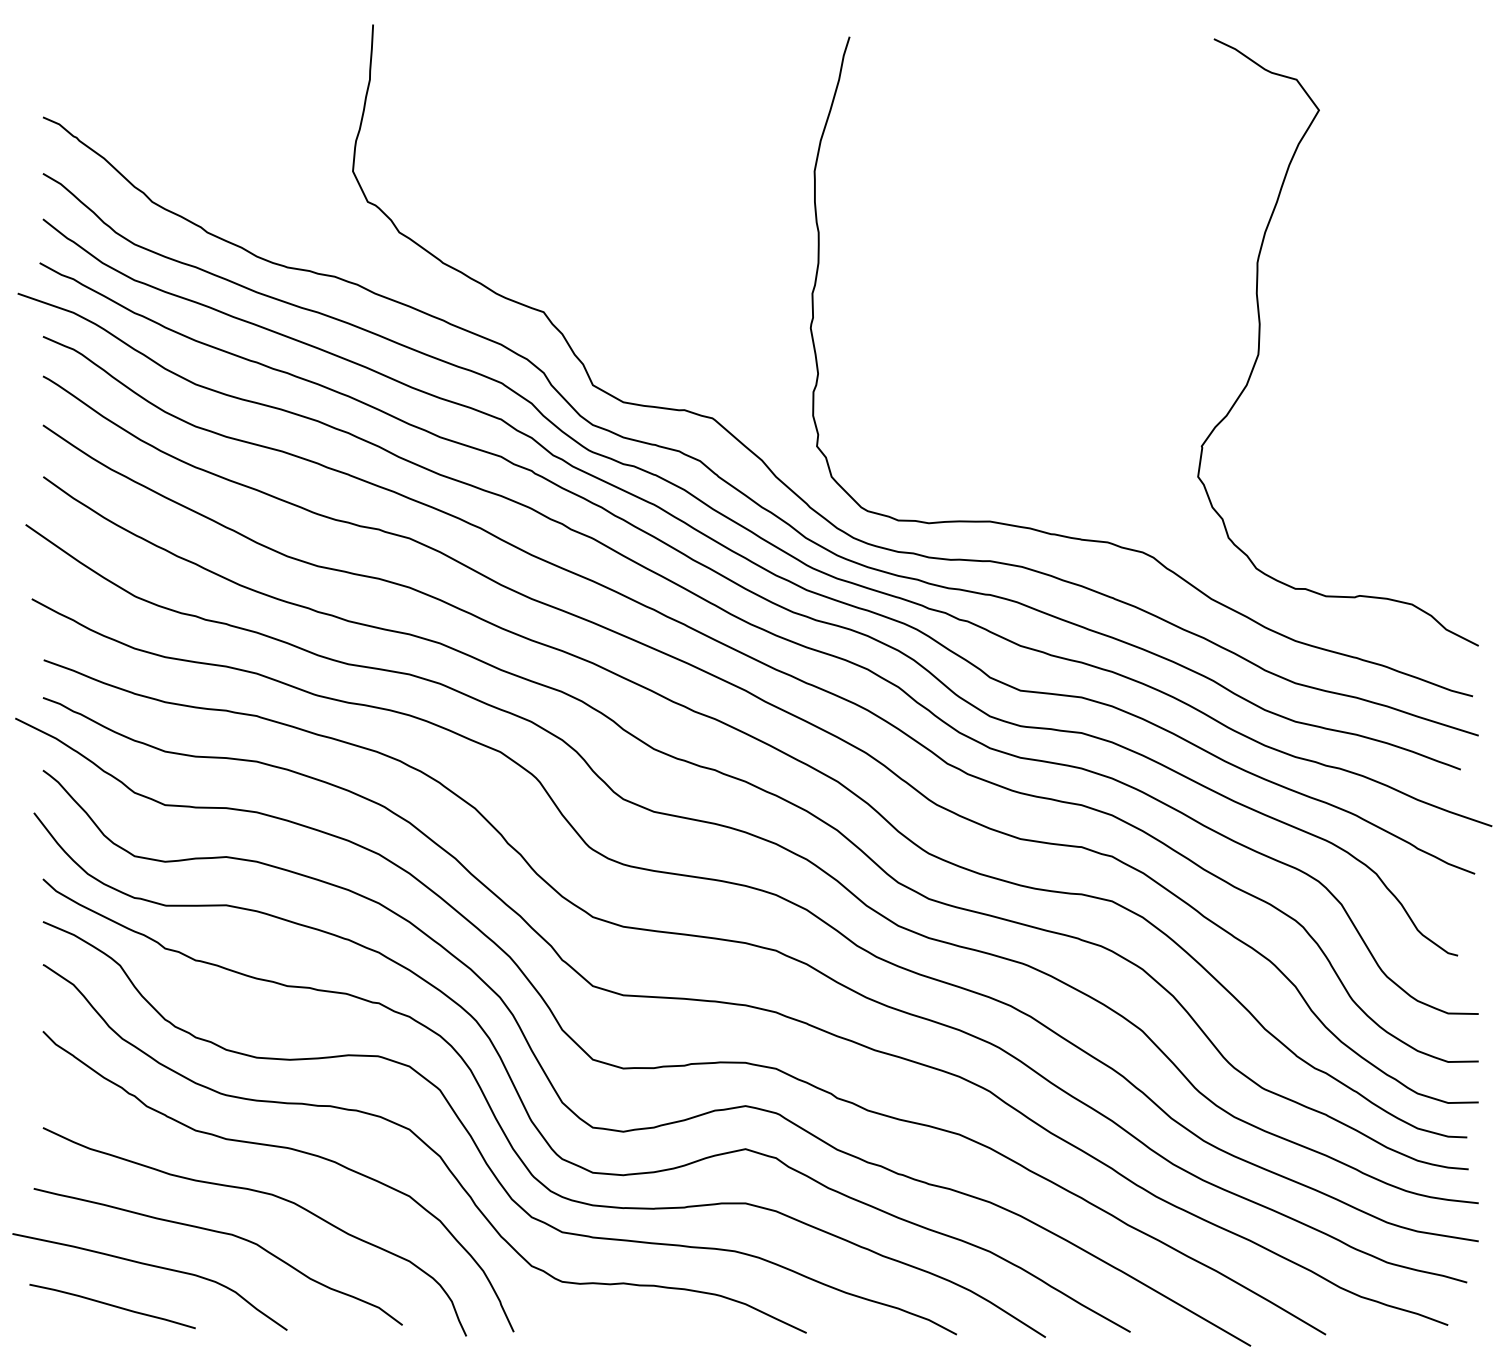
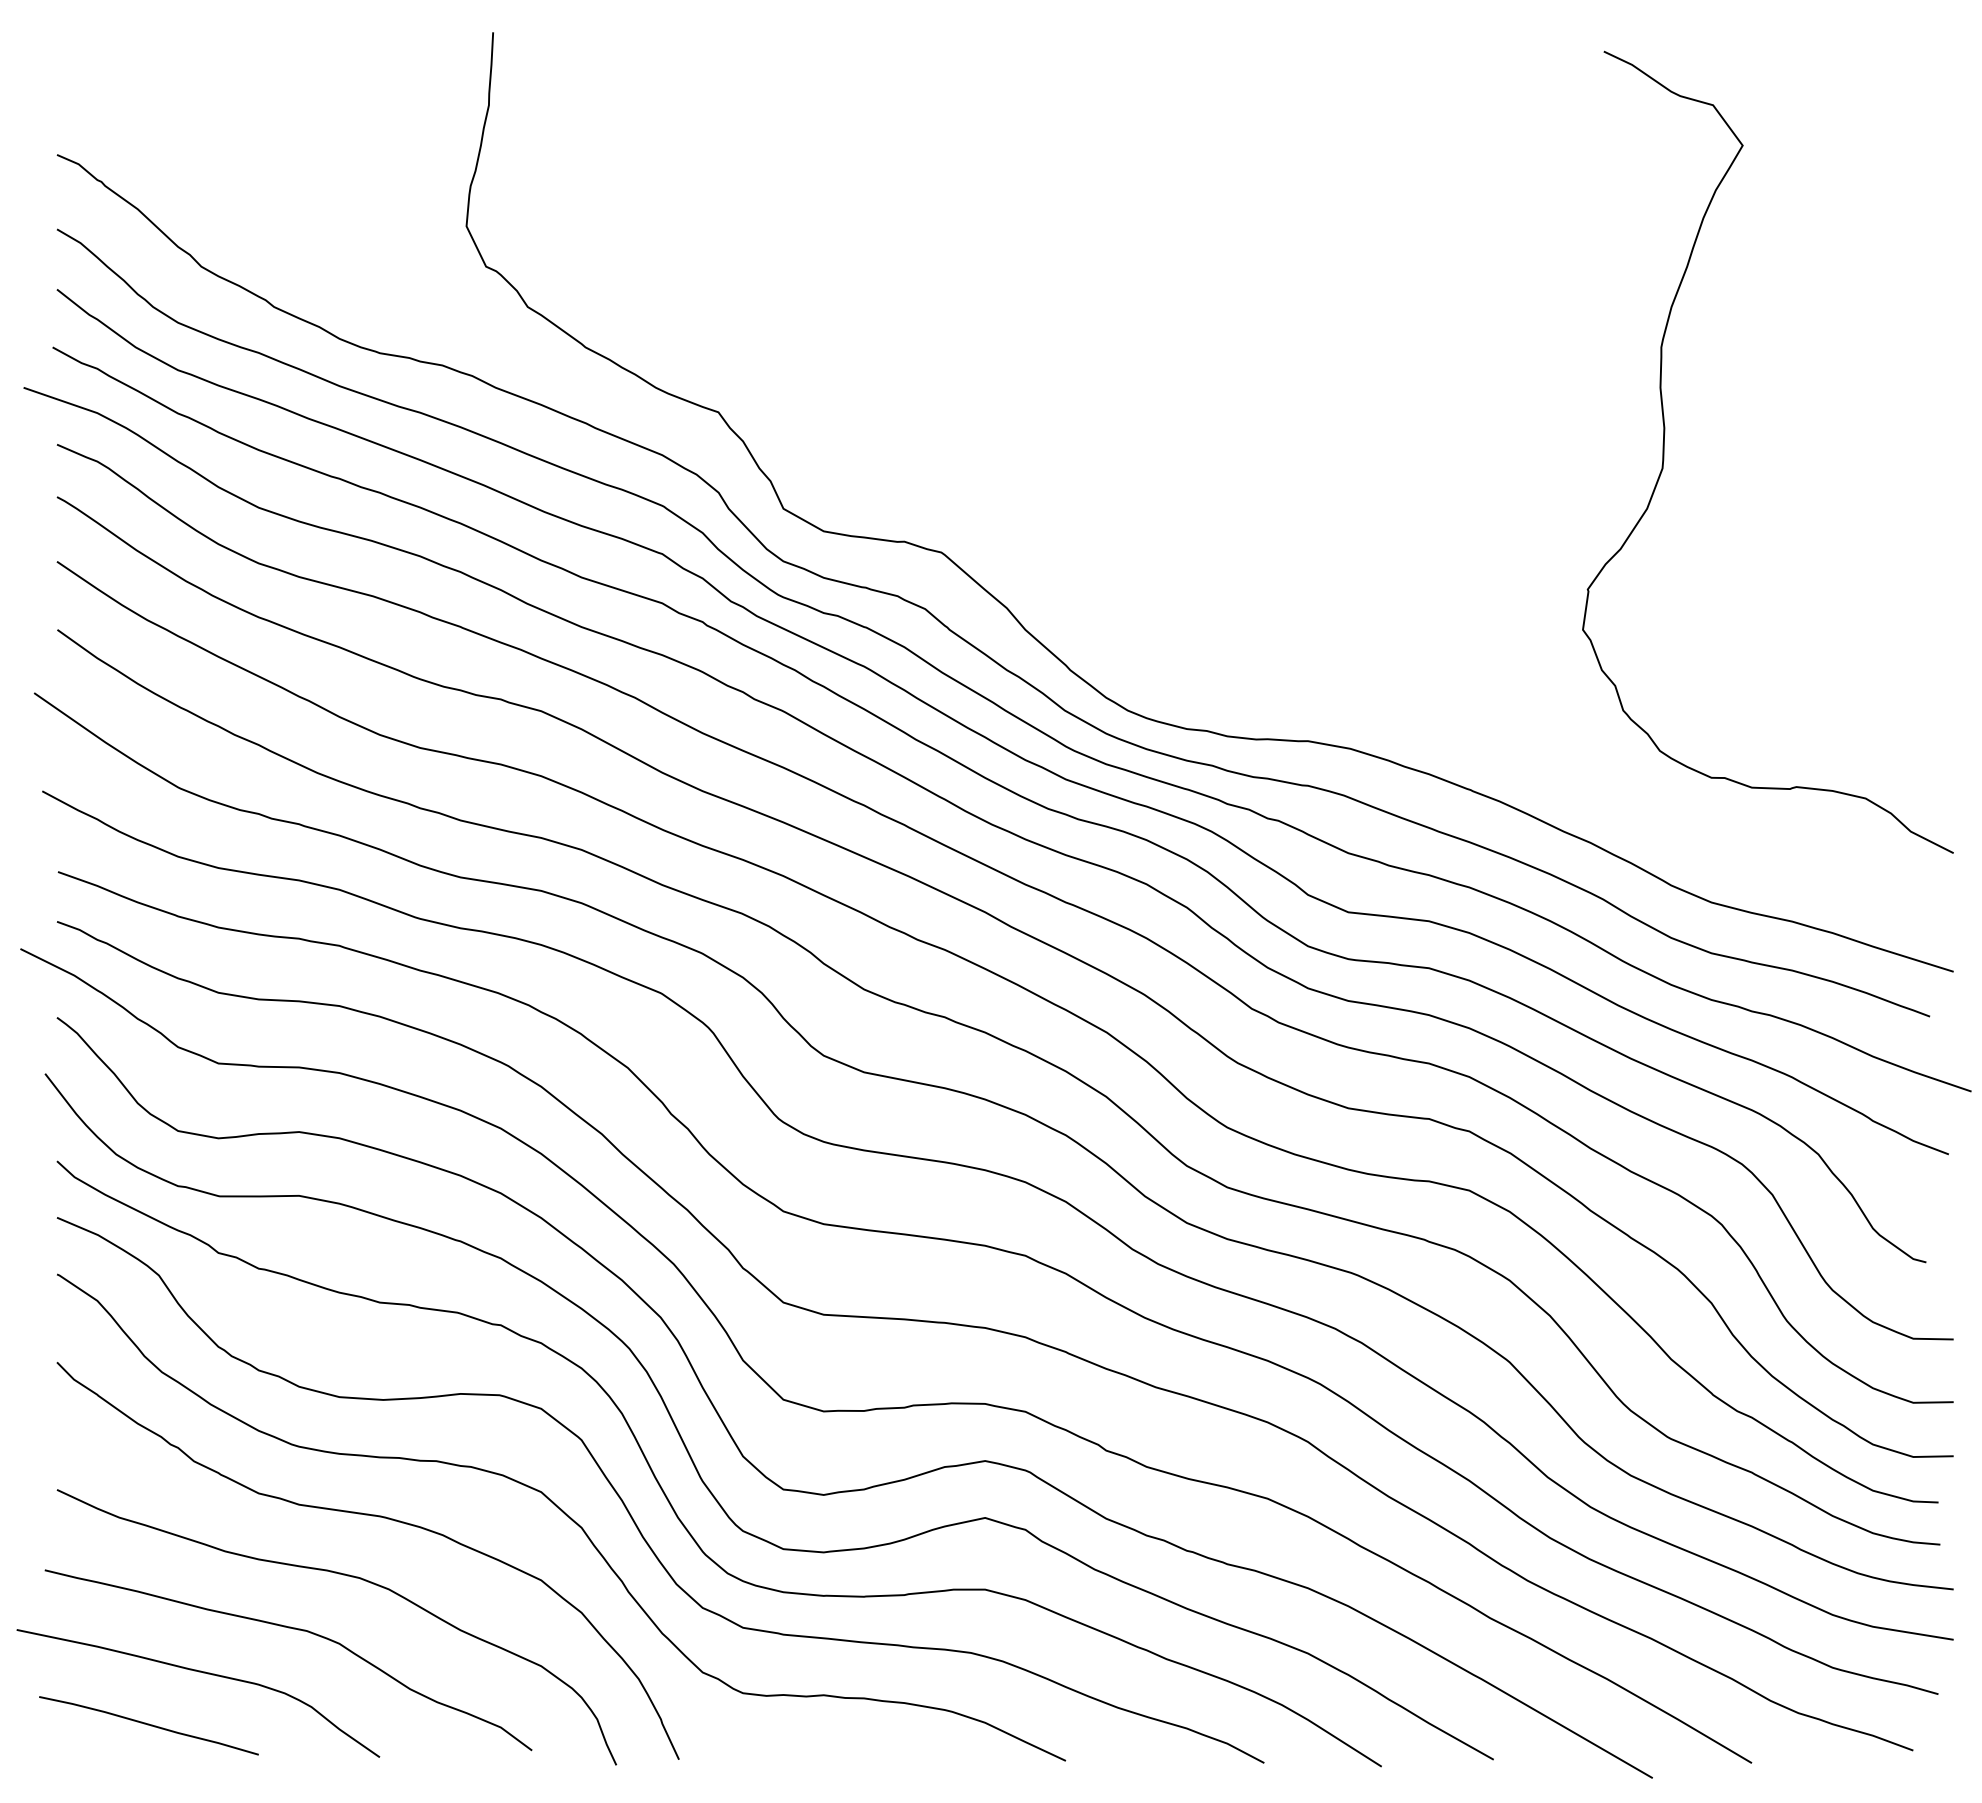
curve: (1108, 541) -> (1464, 715), removed

